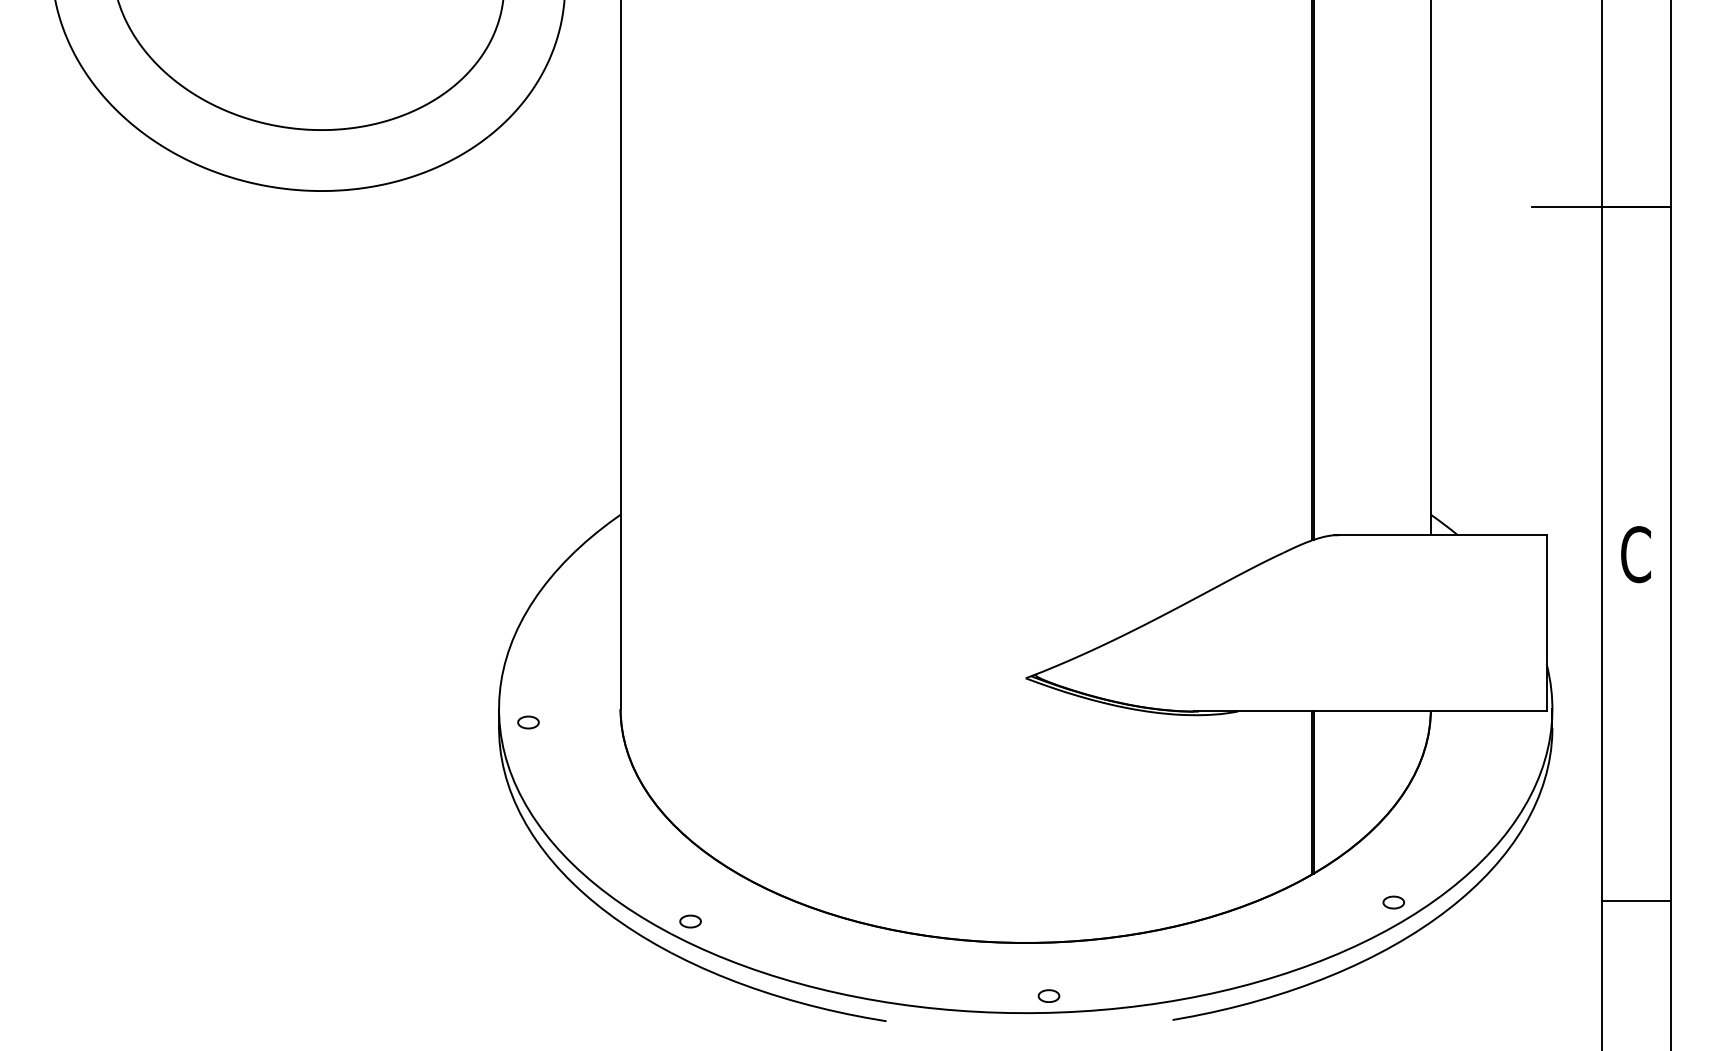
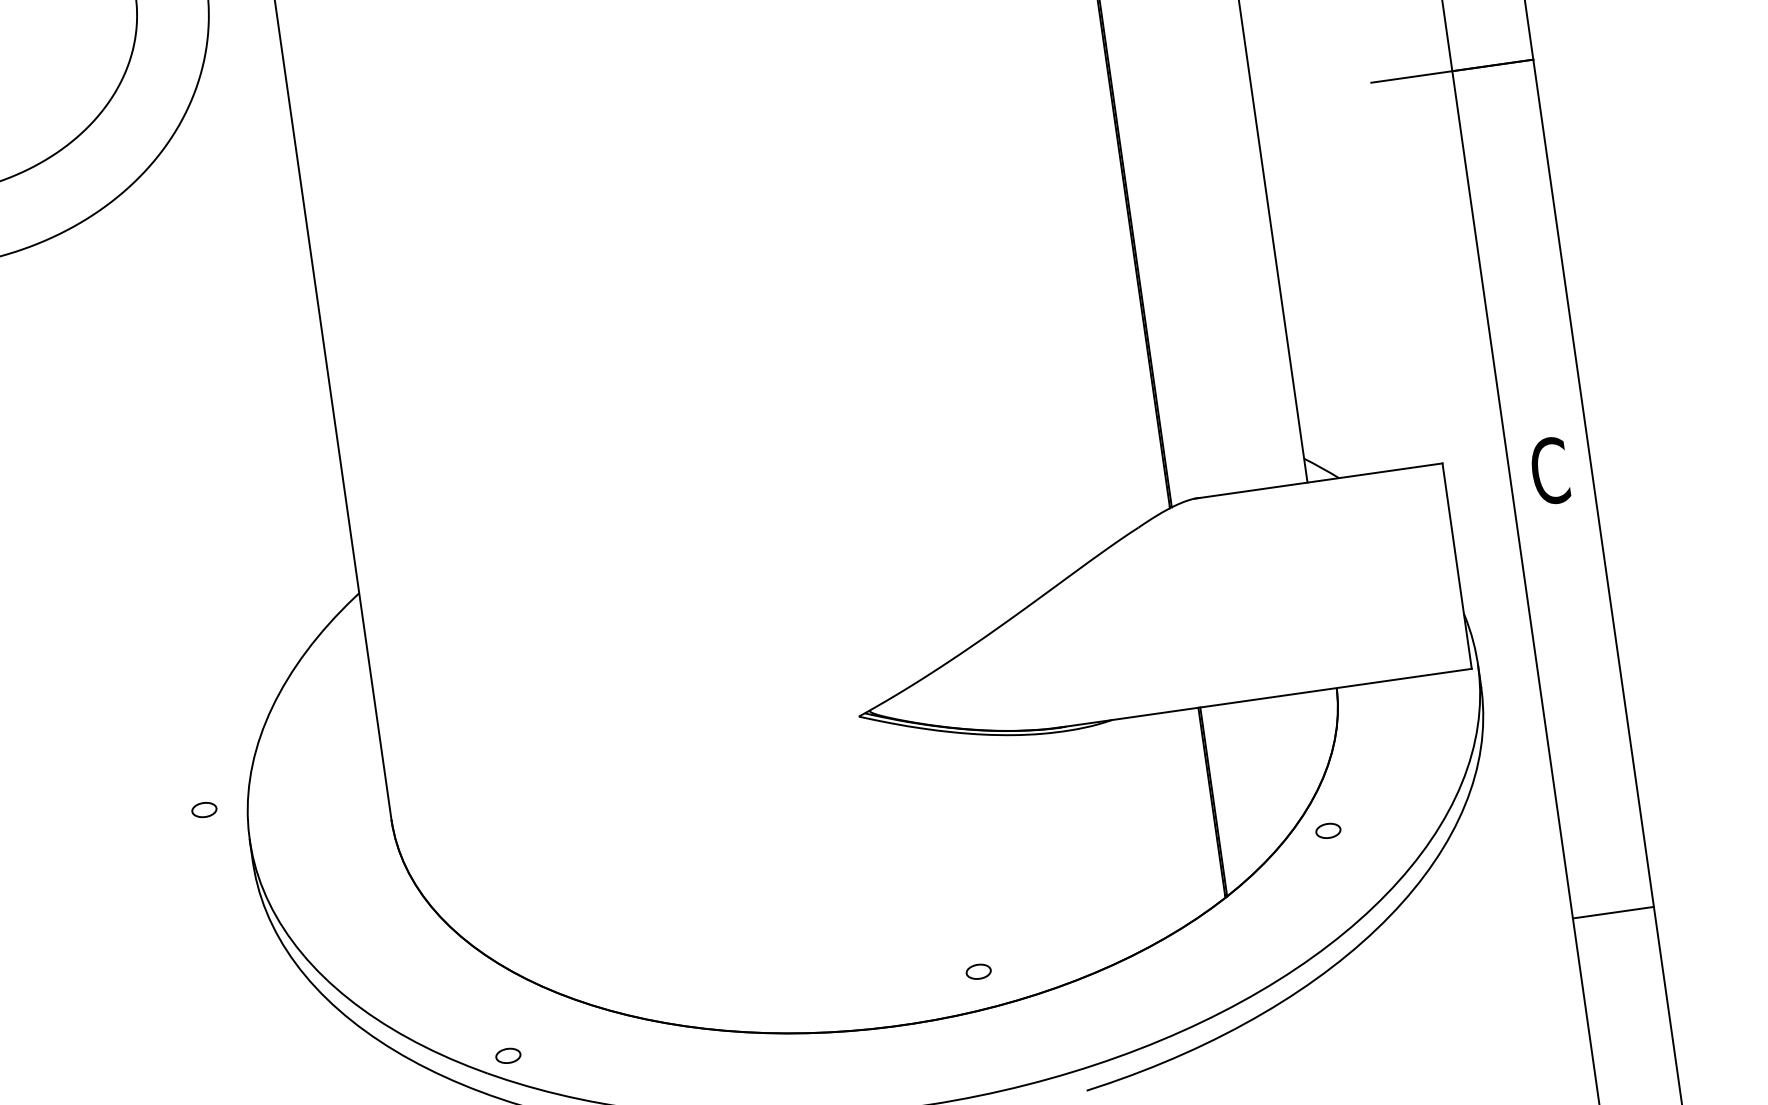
part: (528, 722) -> (204, 809), moved
line: (1636, 901) -> (1613, 912), moved
part: (1393, 902) -> (1328, 830), moved
part: (1048, 995) -> (978, 971), moved

